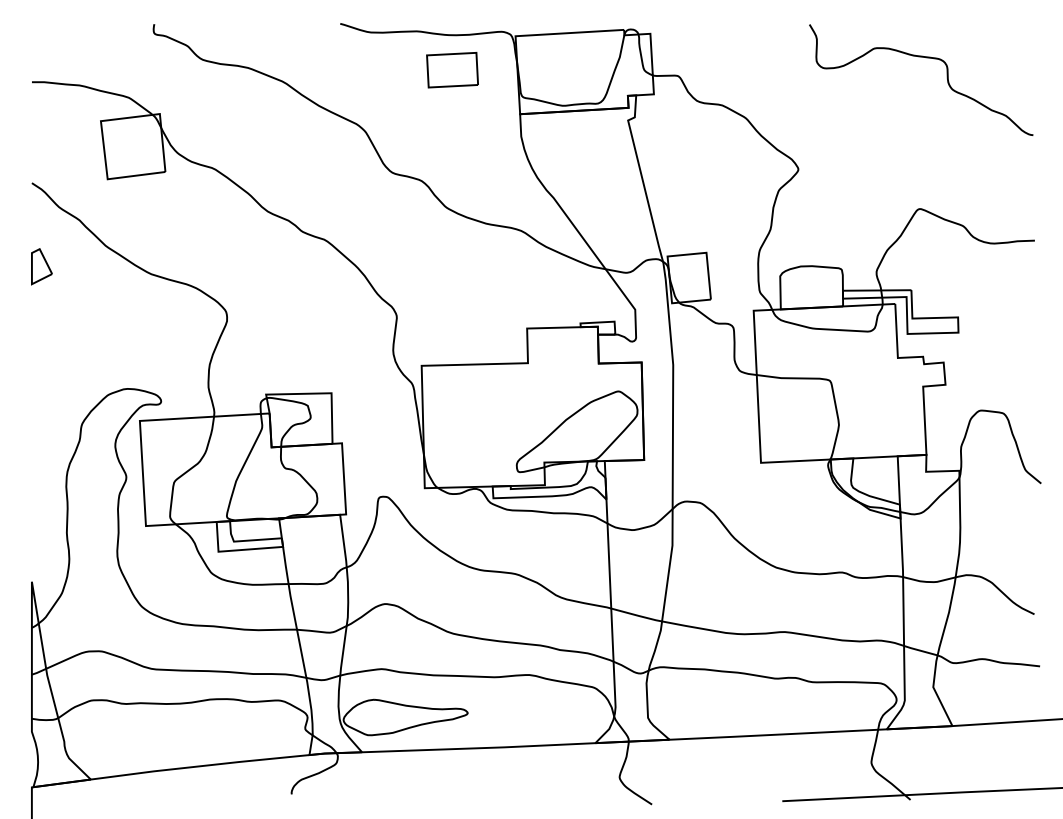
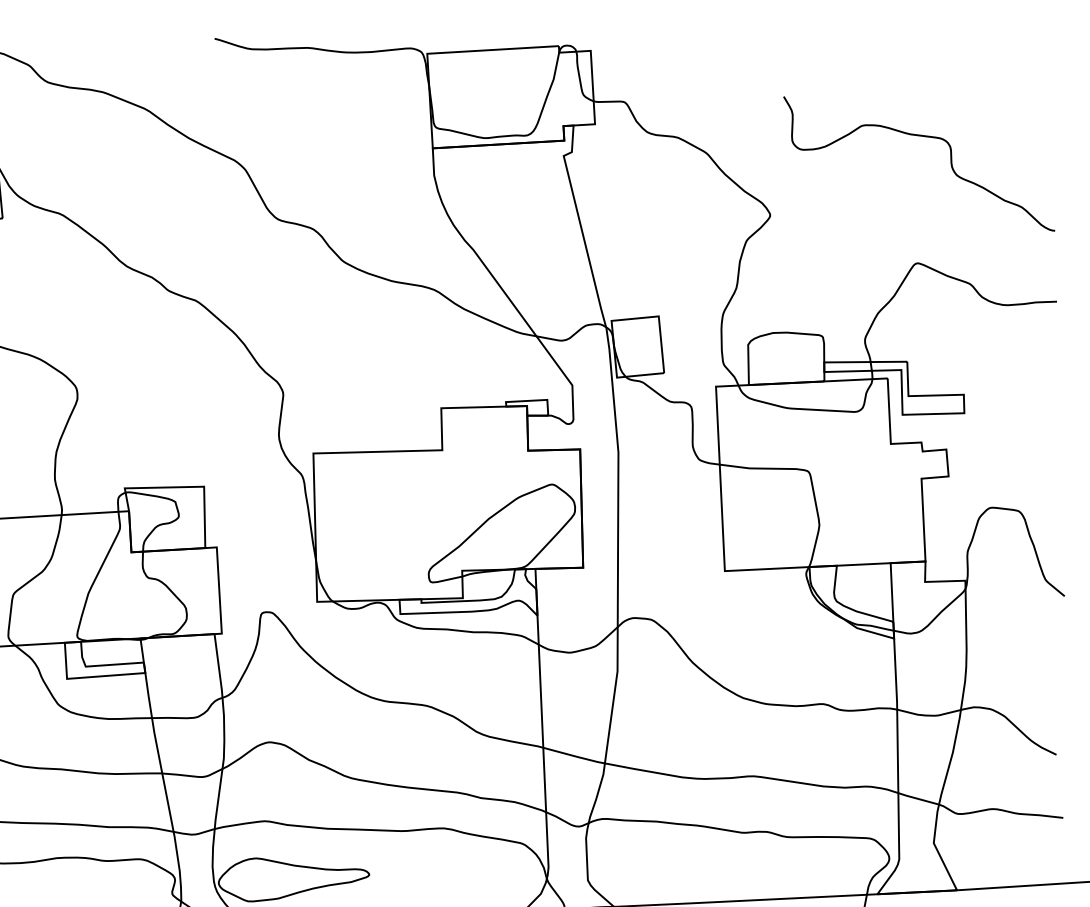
curve: (926, 58) -> (925, 137), moved
part: (452, 70) -> (350, 95), removed

